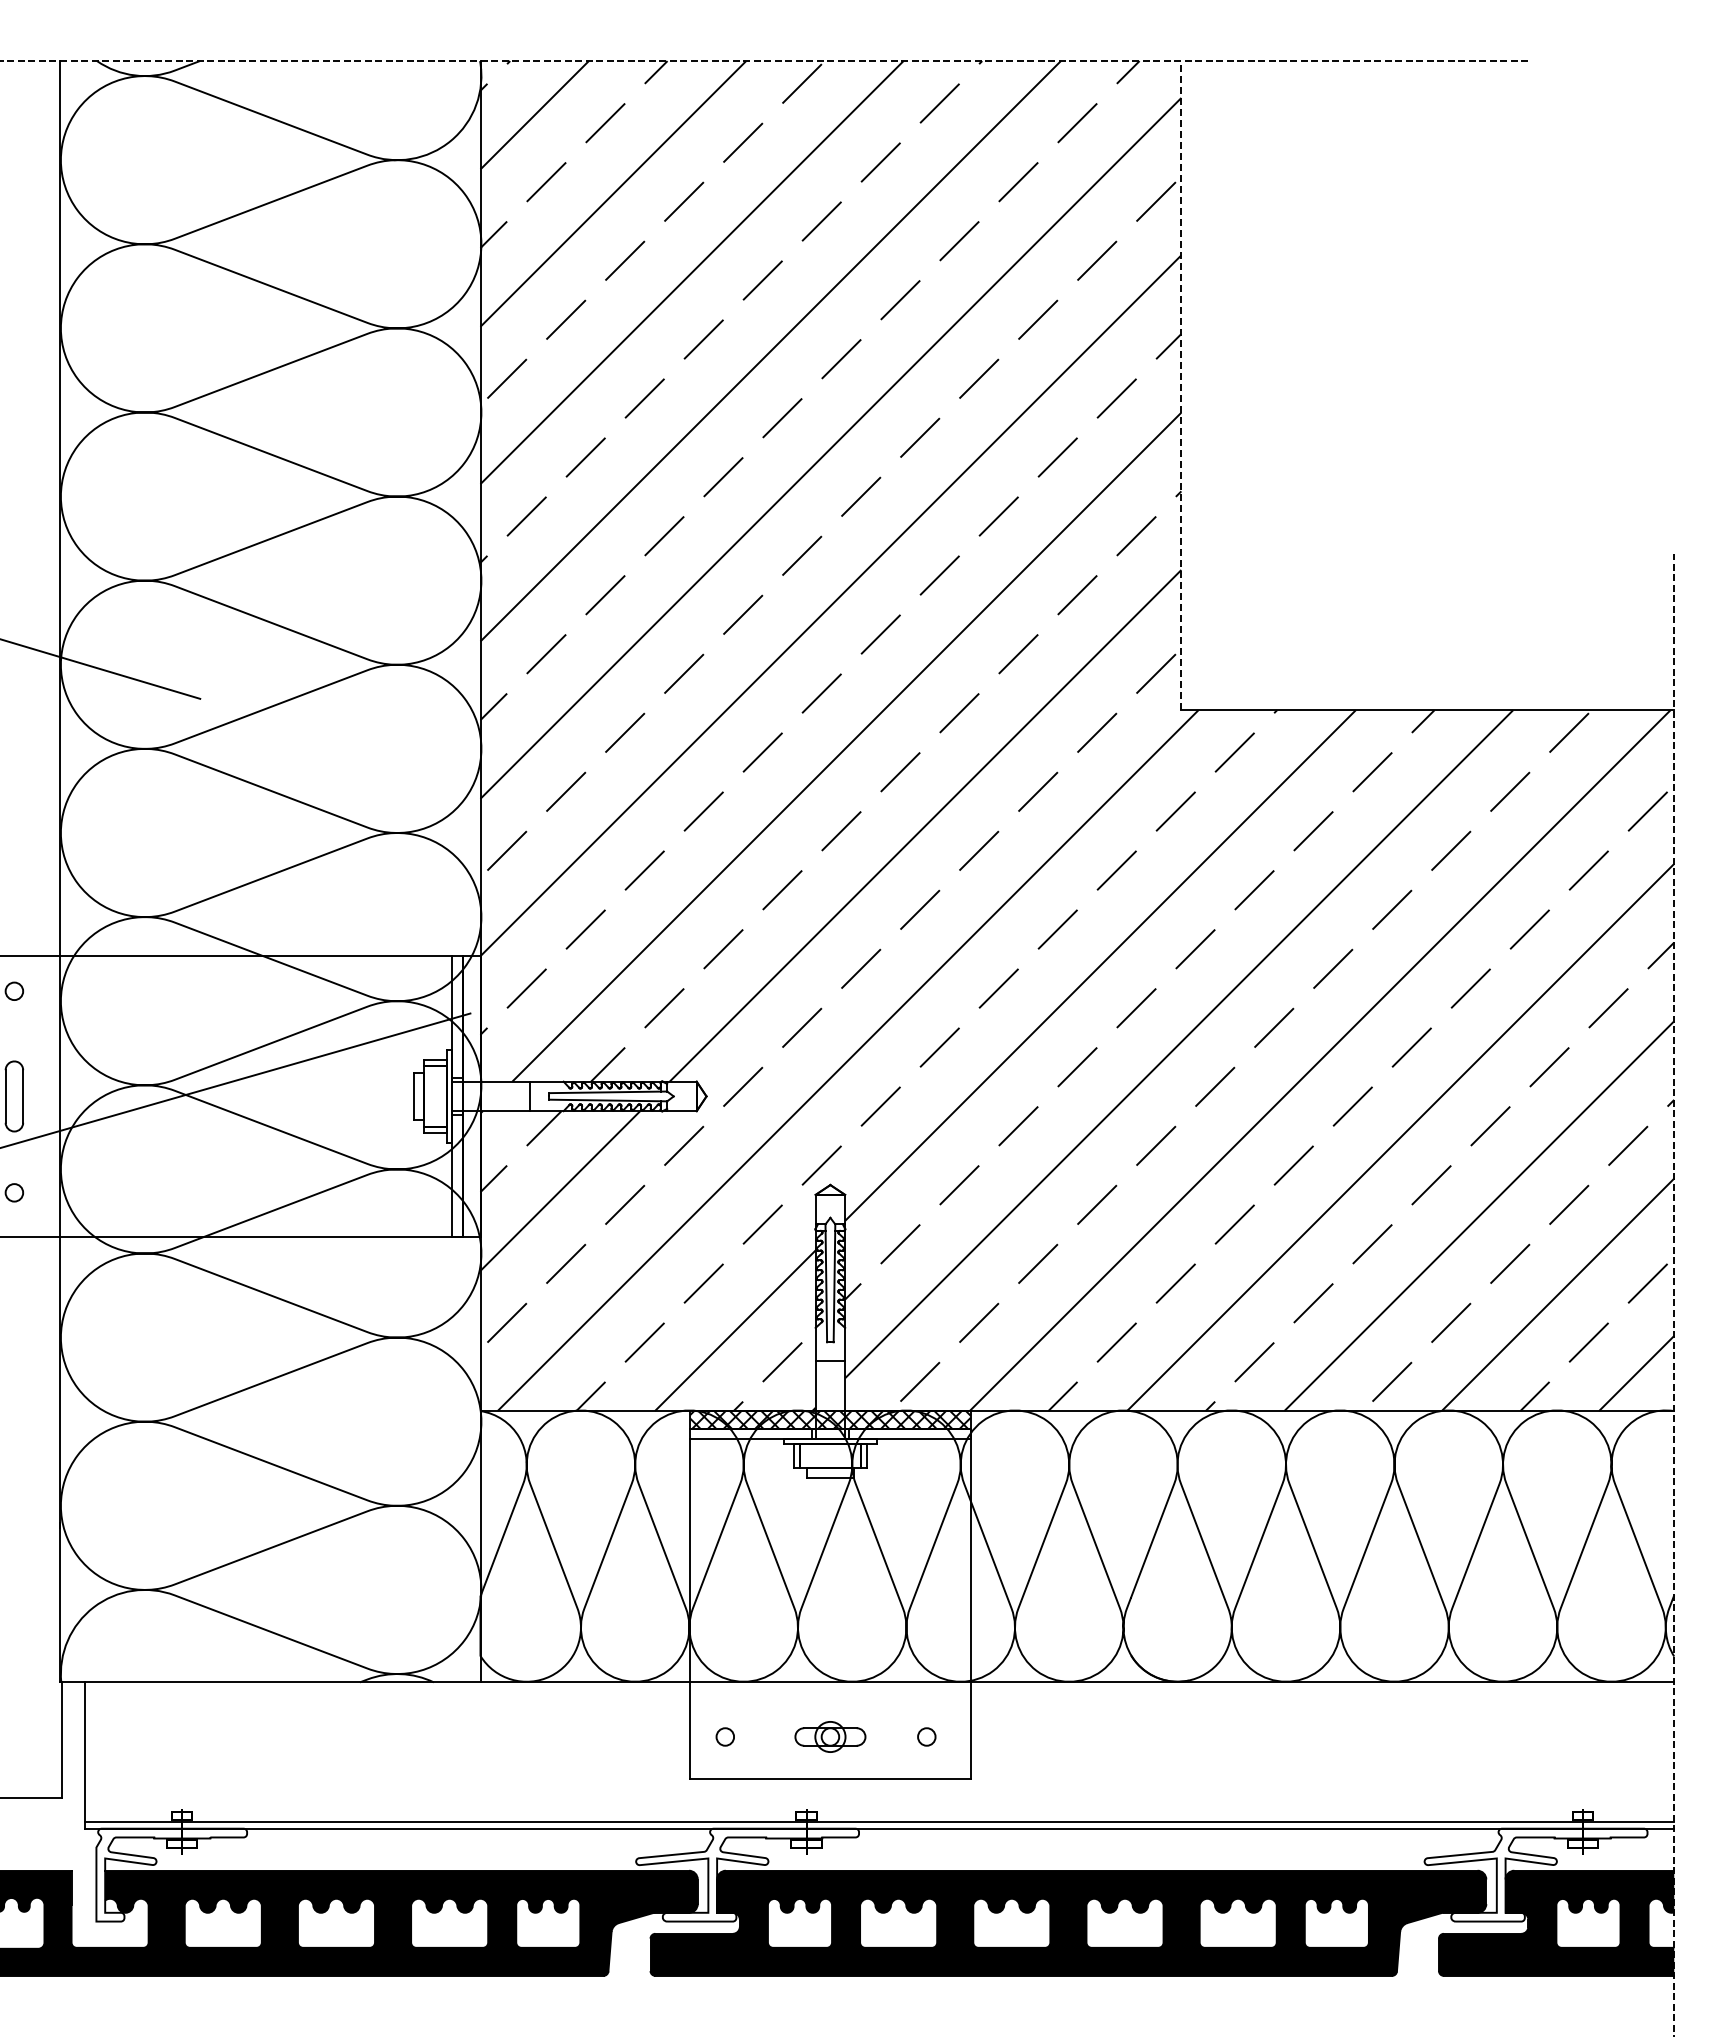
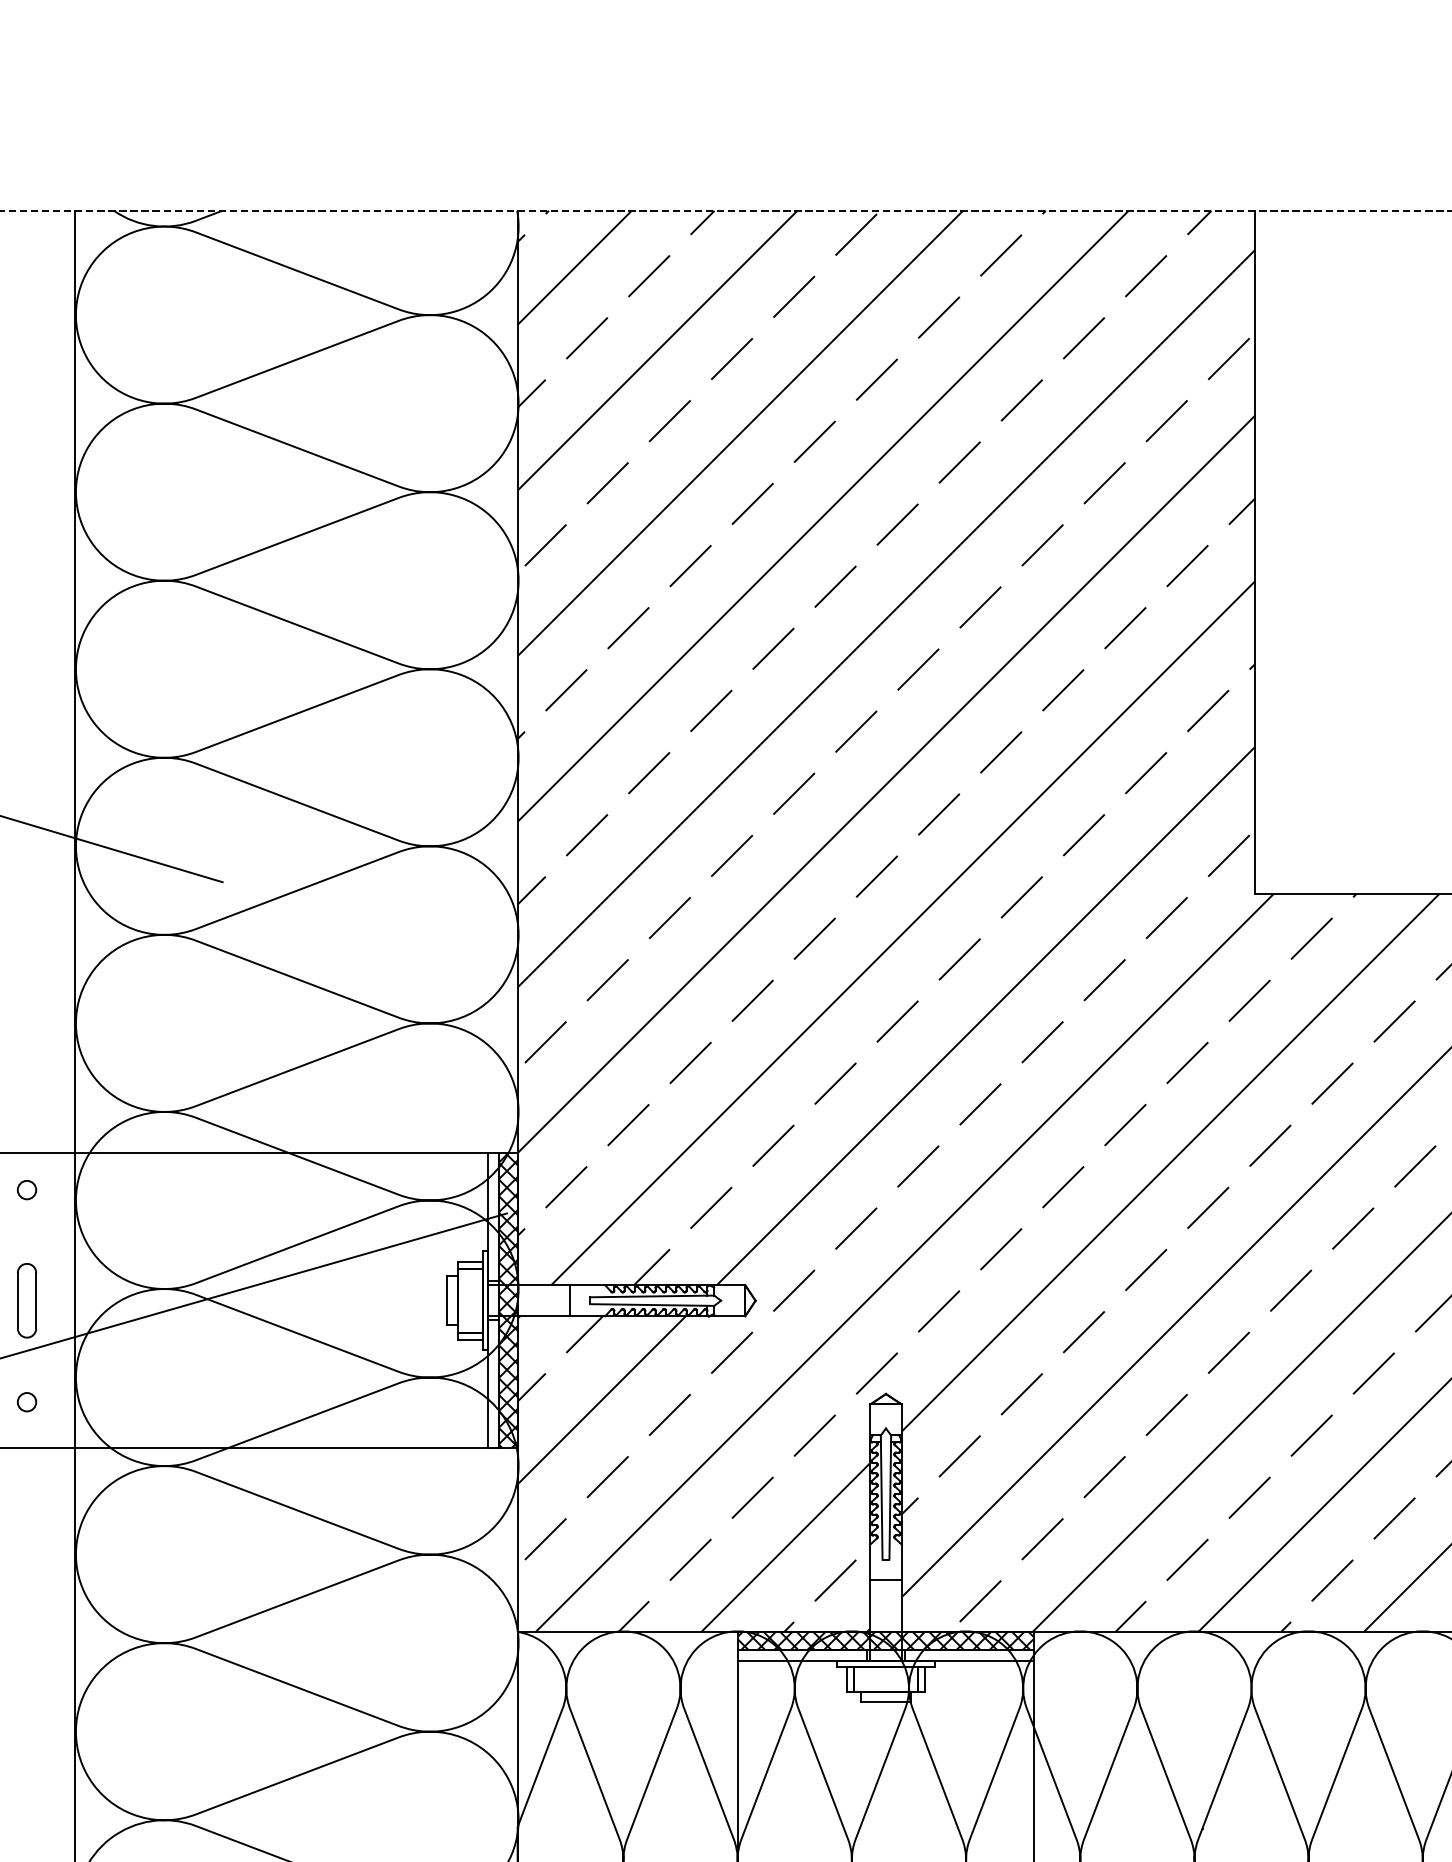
line: (1181, 385) -> (1255, 552), dashed -> solid
hatch: (471, 1096) -> (508, 1300), added

